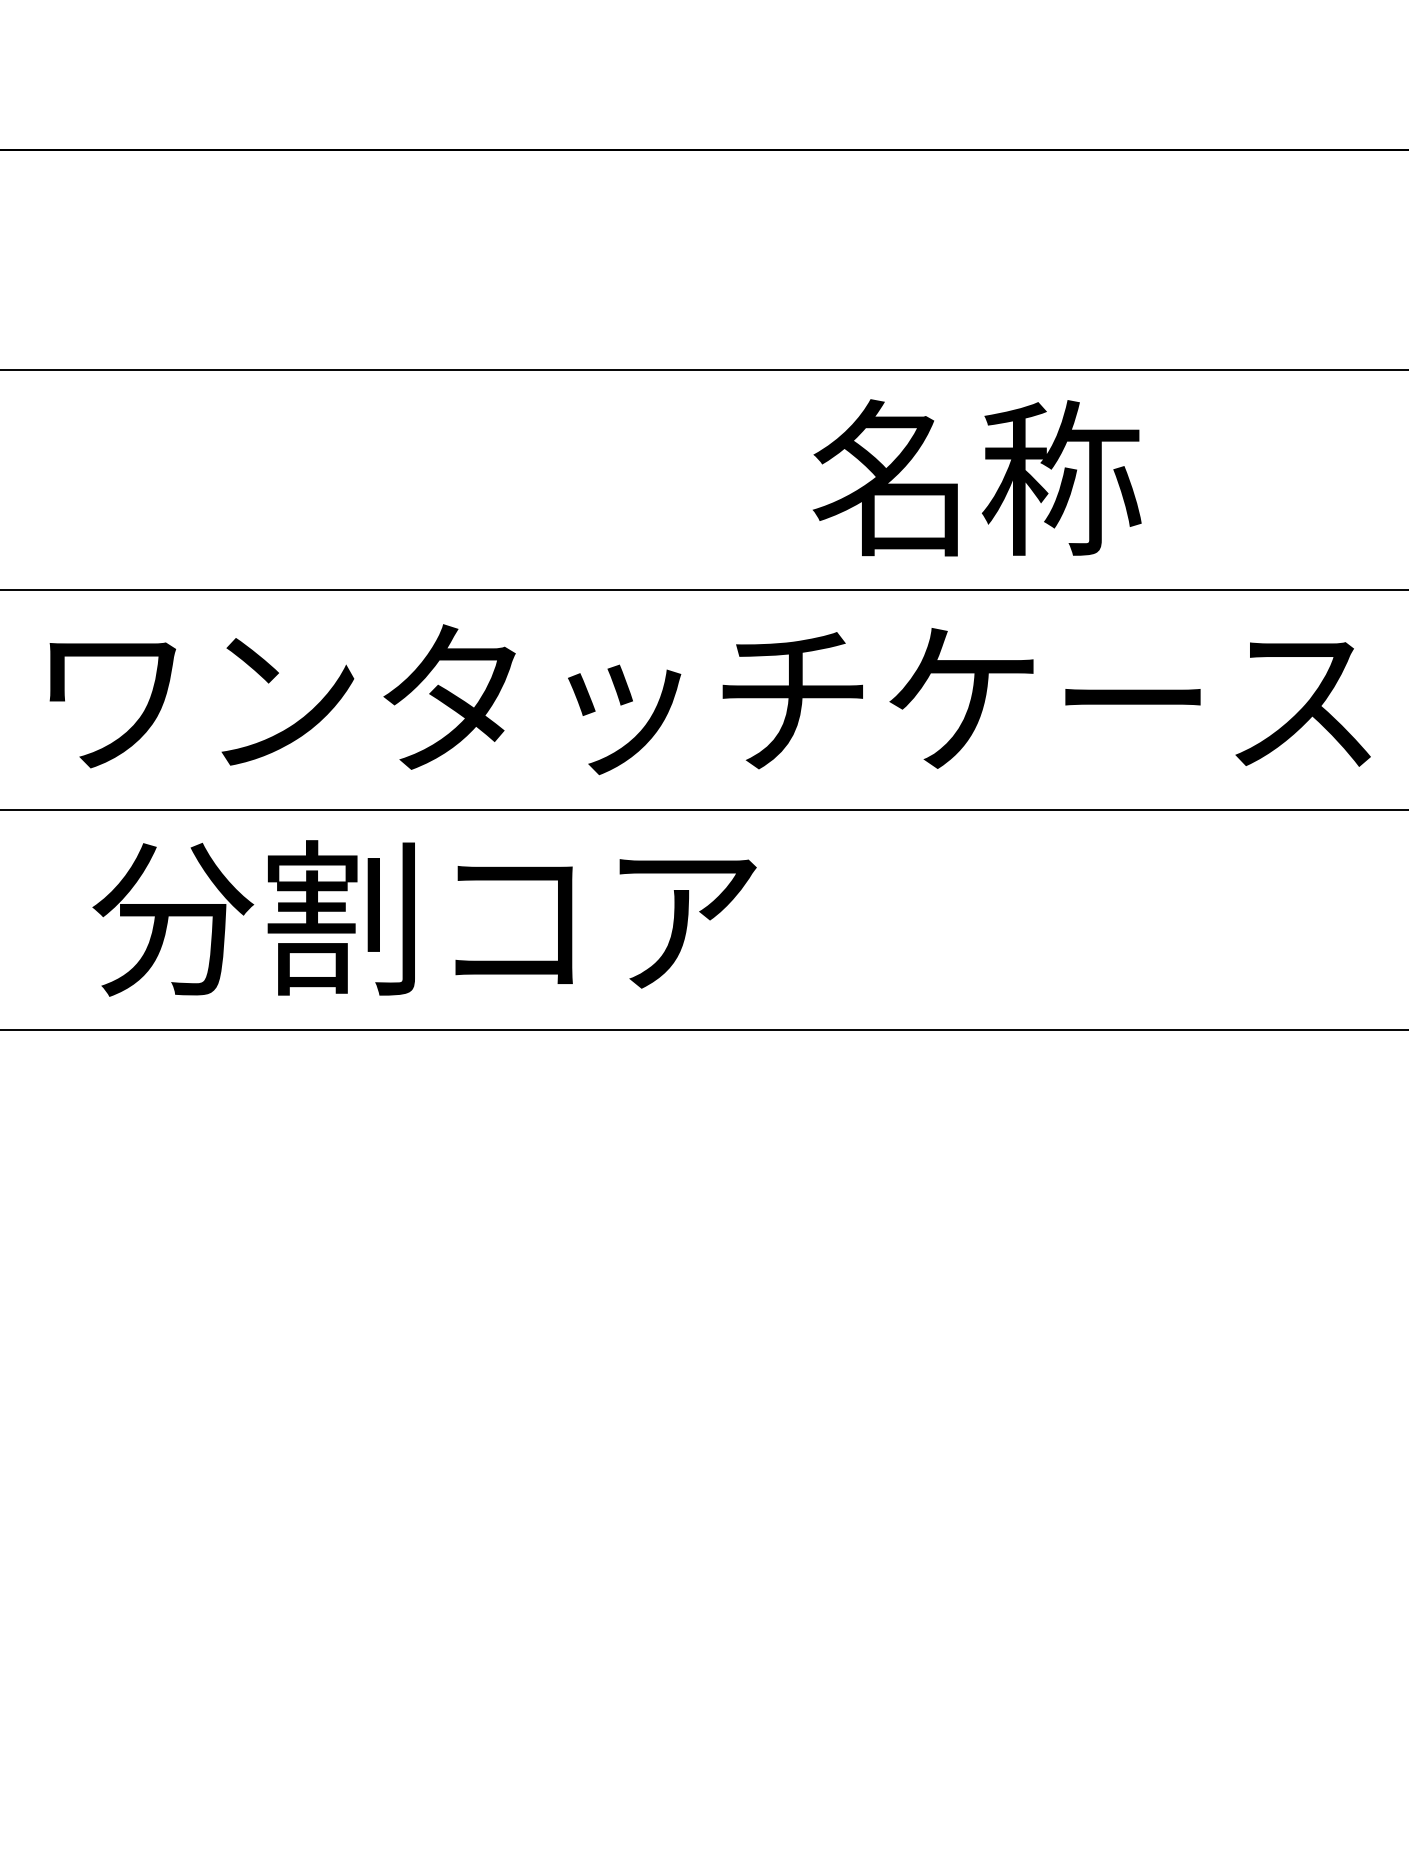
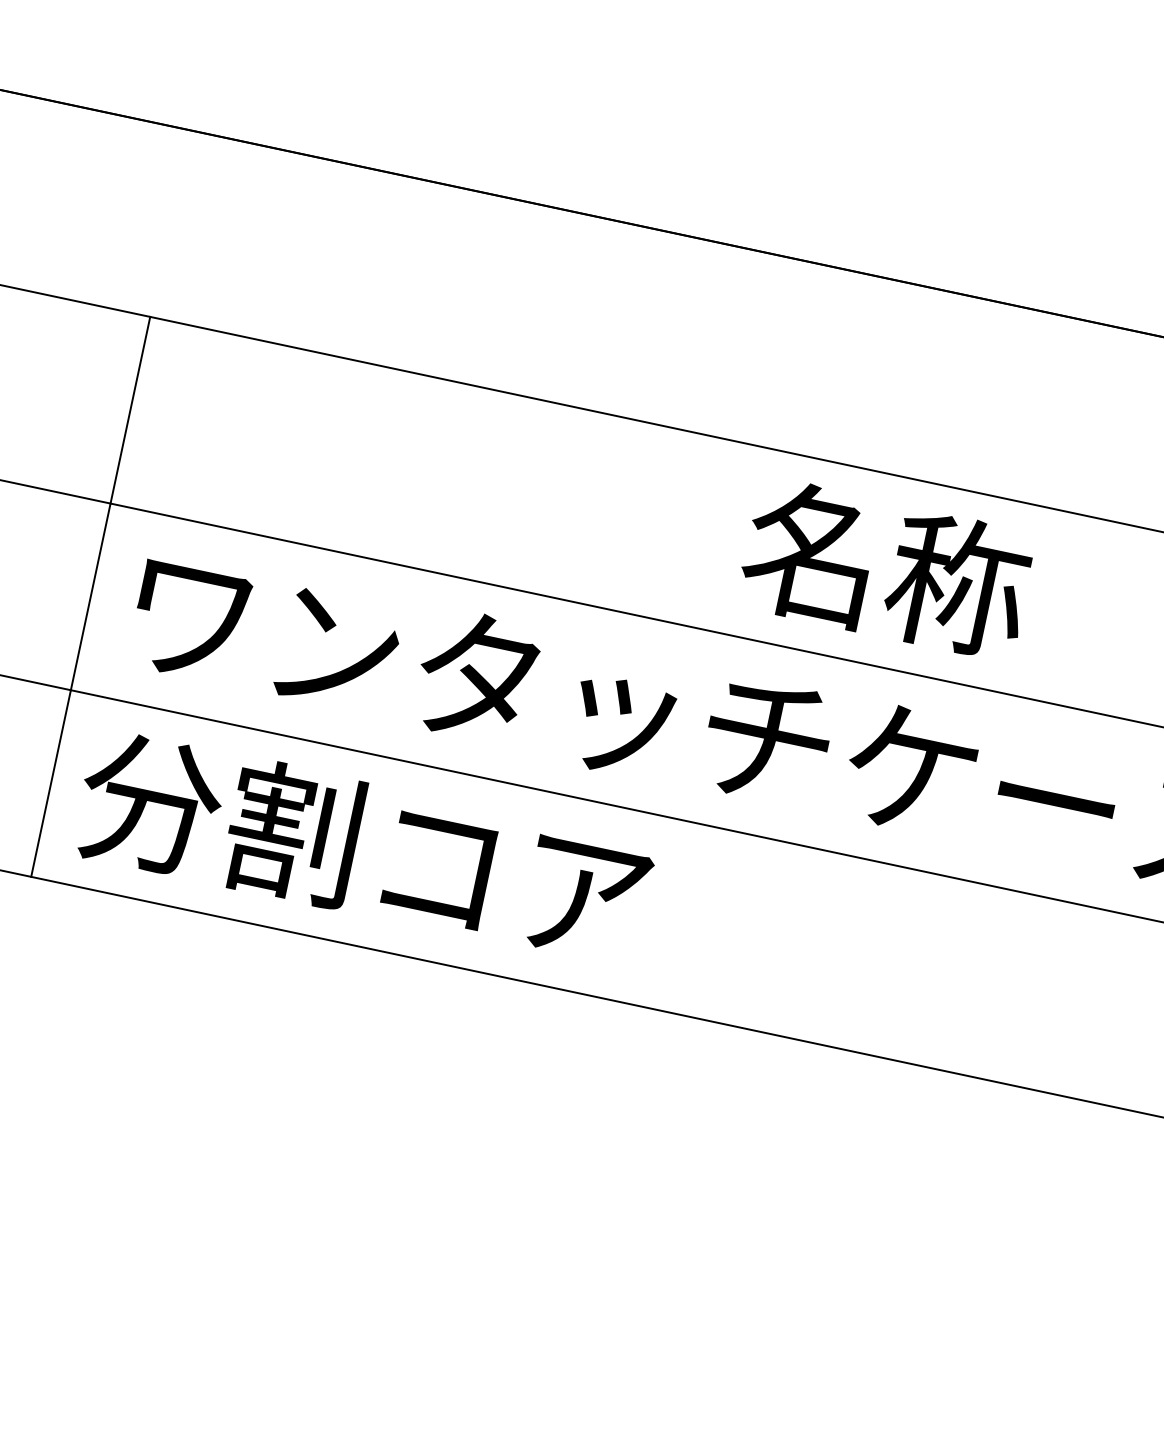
text: (976, 477) -> (886, 568), moved
text: (424, 918) -> (363, 848), moved

